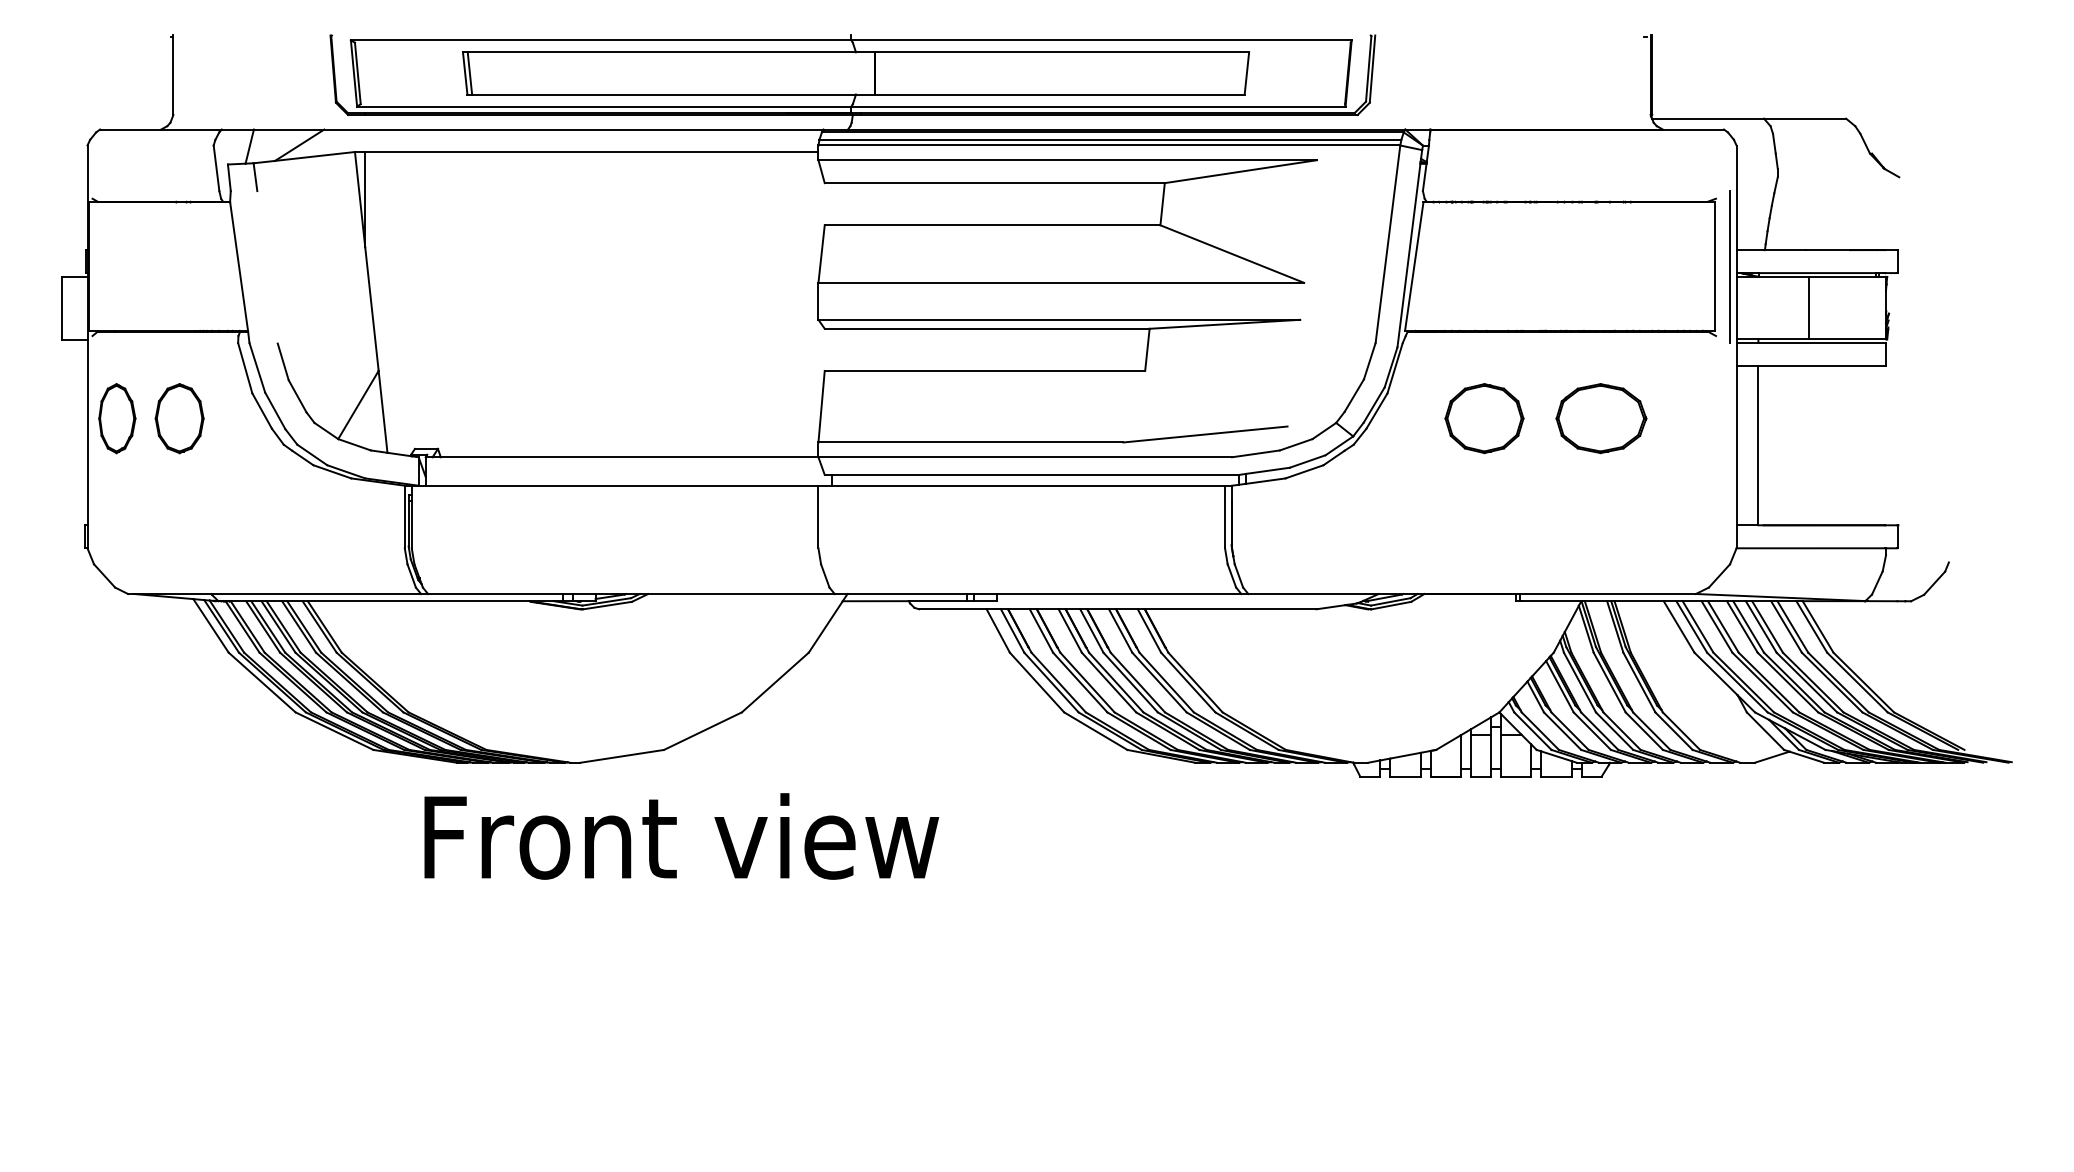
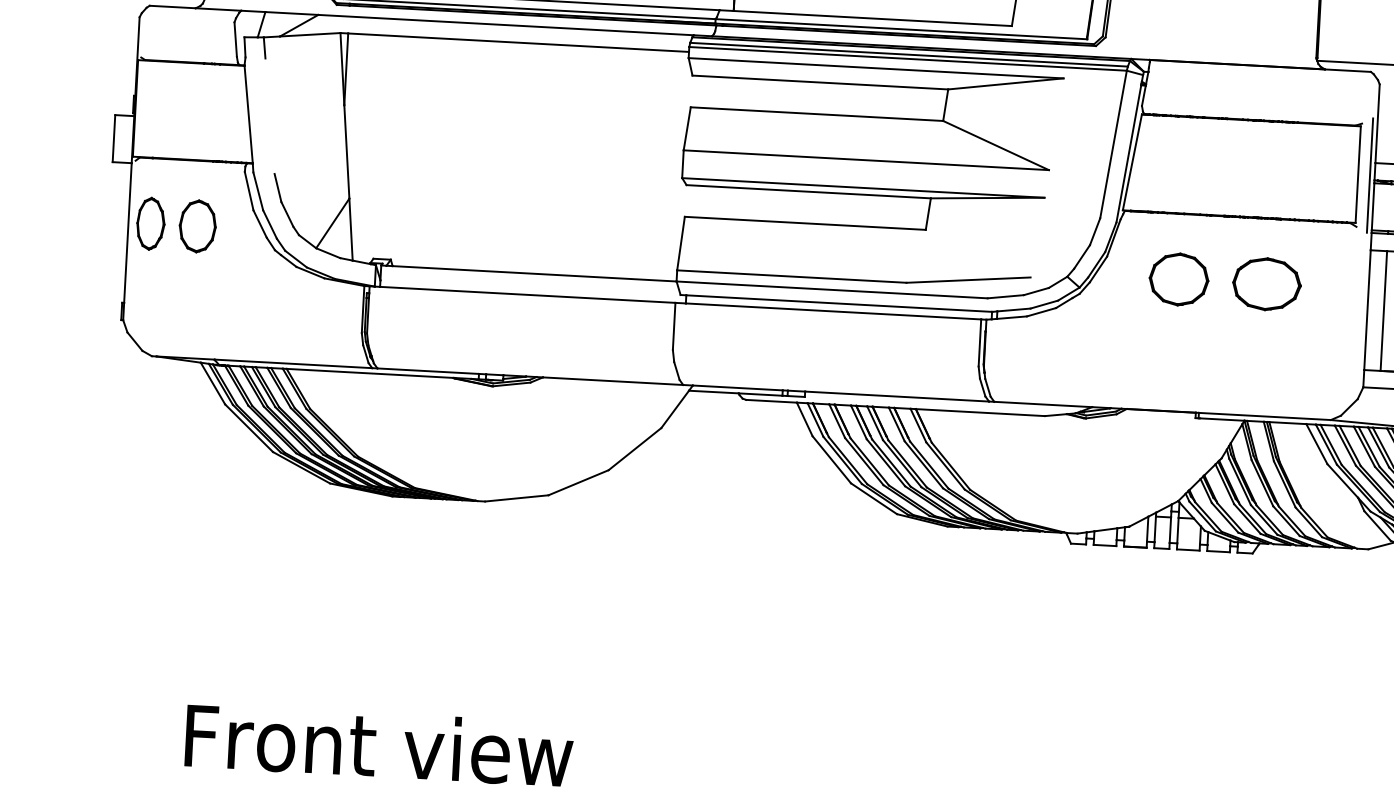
text: (681, 836) -> (379, 745), moved

